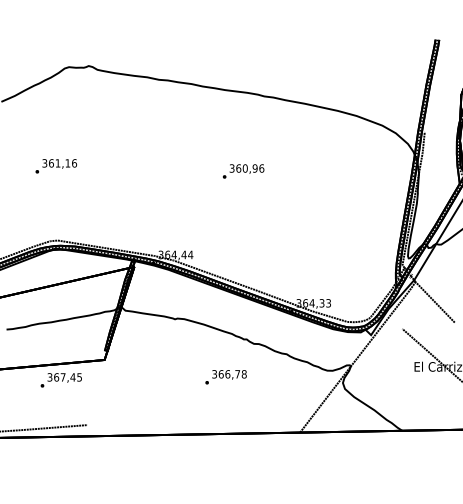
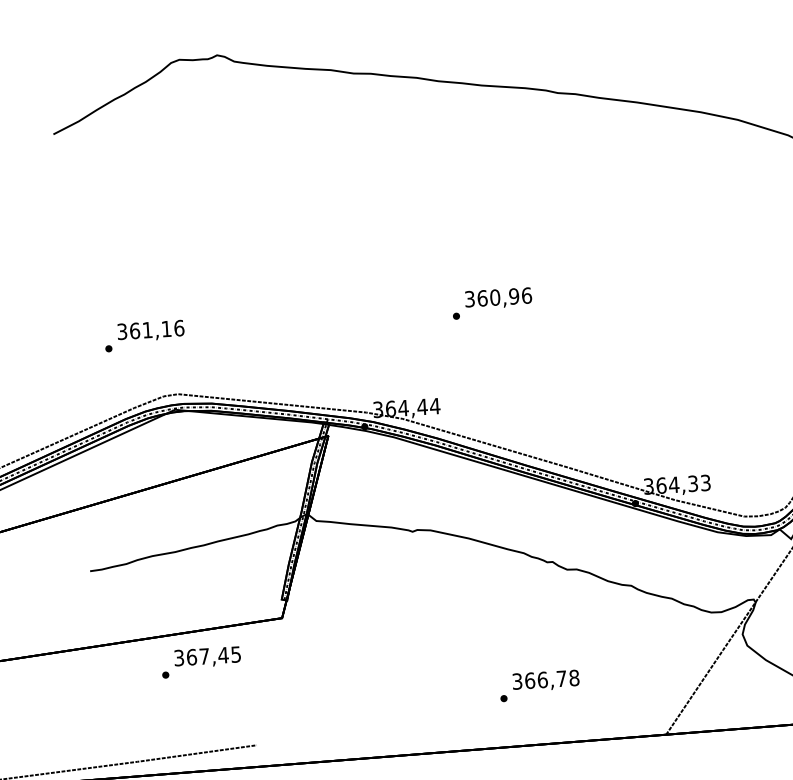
text: (55, 166) -> (143, 336), moved
text: (243, 171) -> (492, 303), moved
text: (225, 377) -> (538, 686), moved

